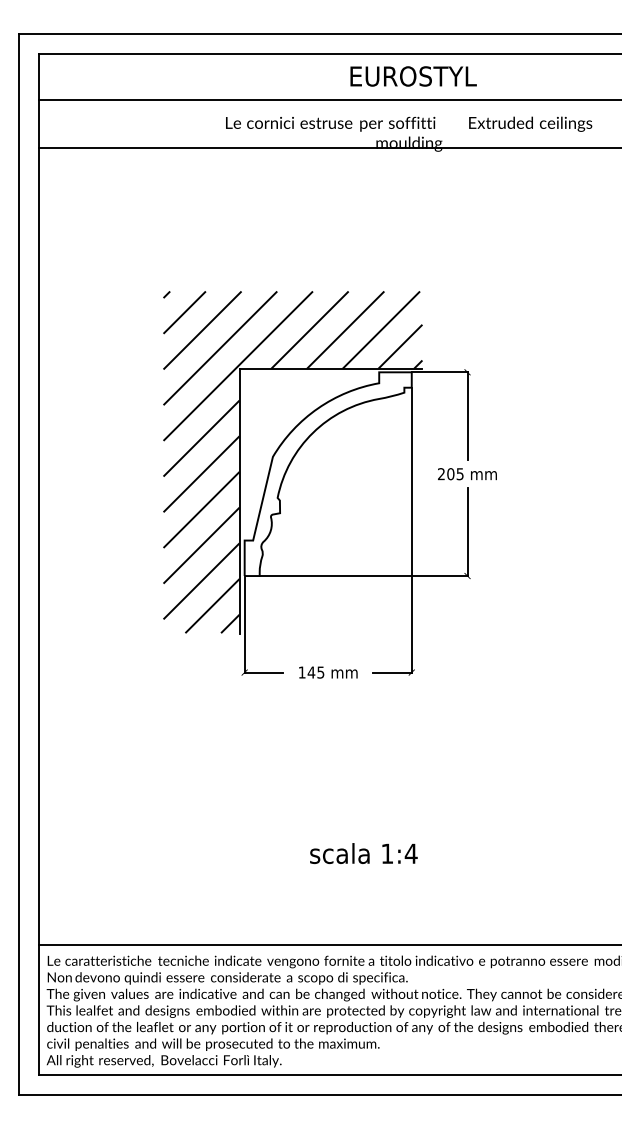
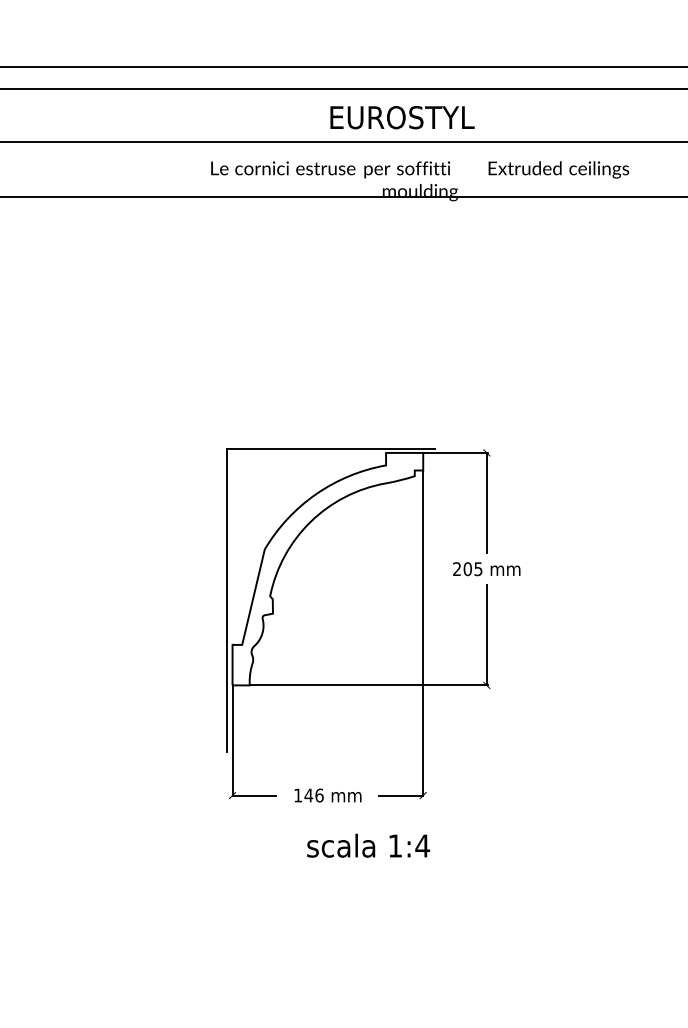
text: (413, 76) -> (402, 117), moved
hatch: (292, 462) -> (287, 555), removed
text: (320, 672) -> (319, 795), 145 -> 146
text: (363, 853) -> (368, 845), moved

